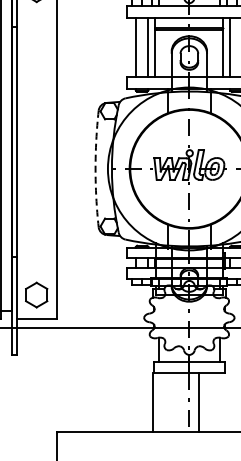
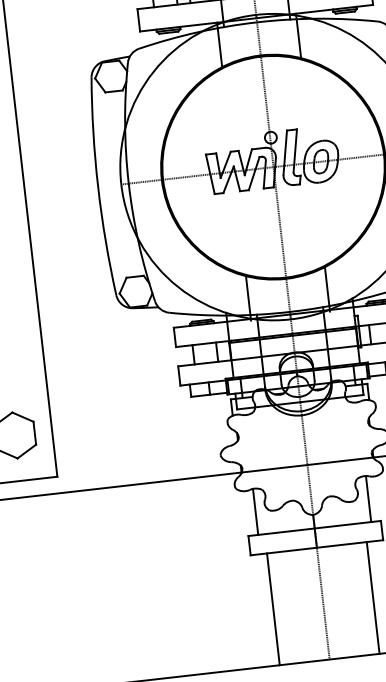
arc: (95, 168) -> (97, 186), dashed -> solid
line: (152, 402) -> (273, 609), moved
line: (199, 402) -> (373, 597), moved

